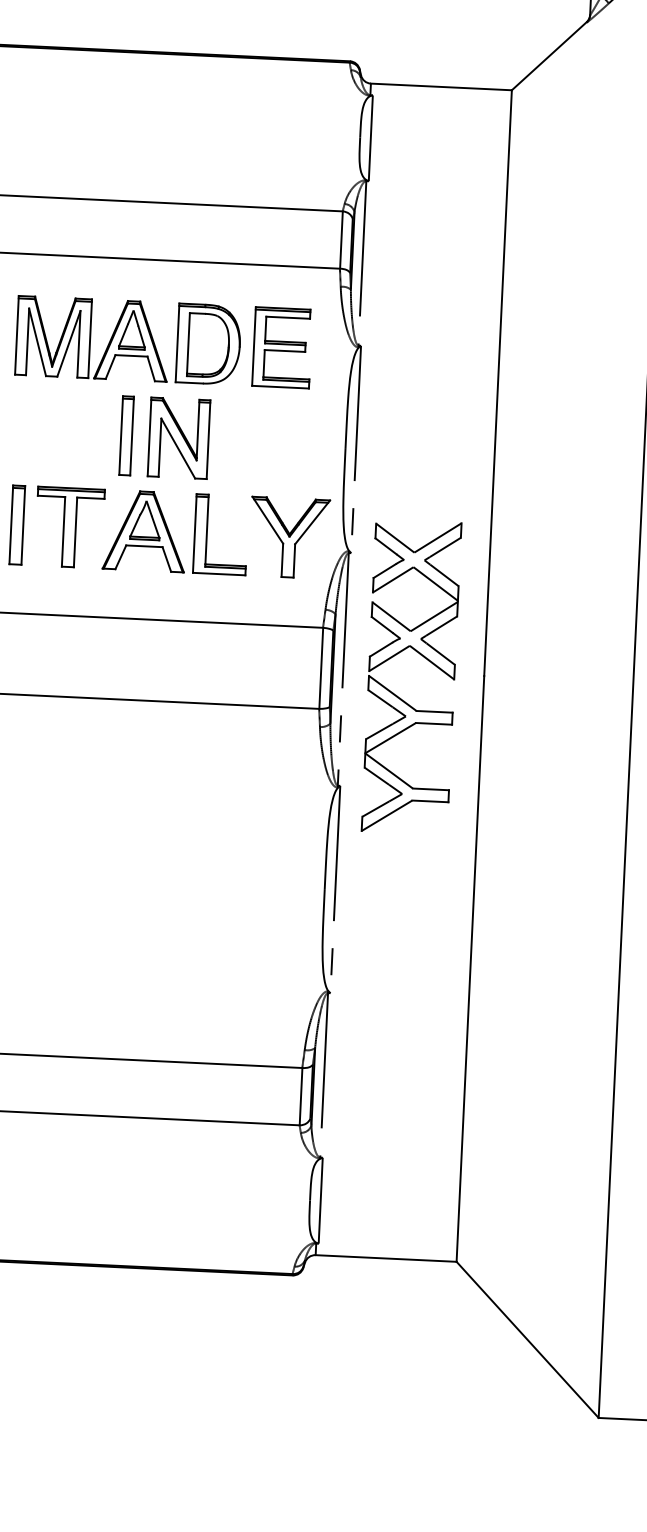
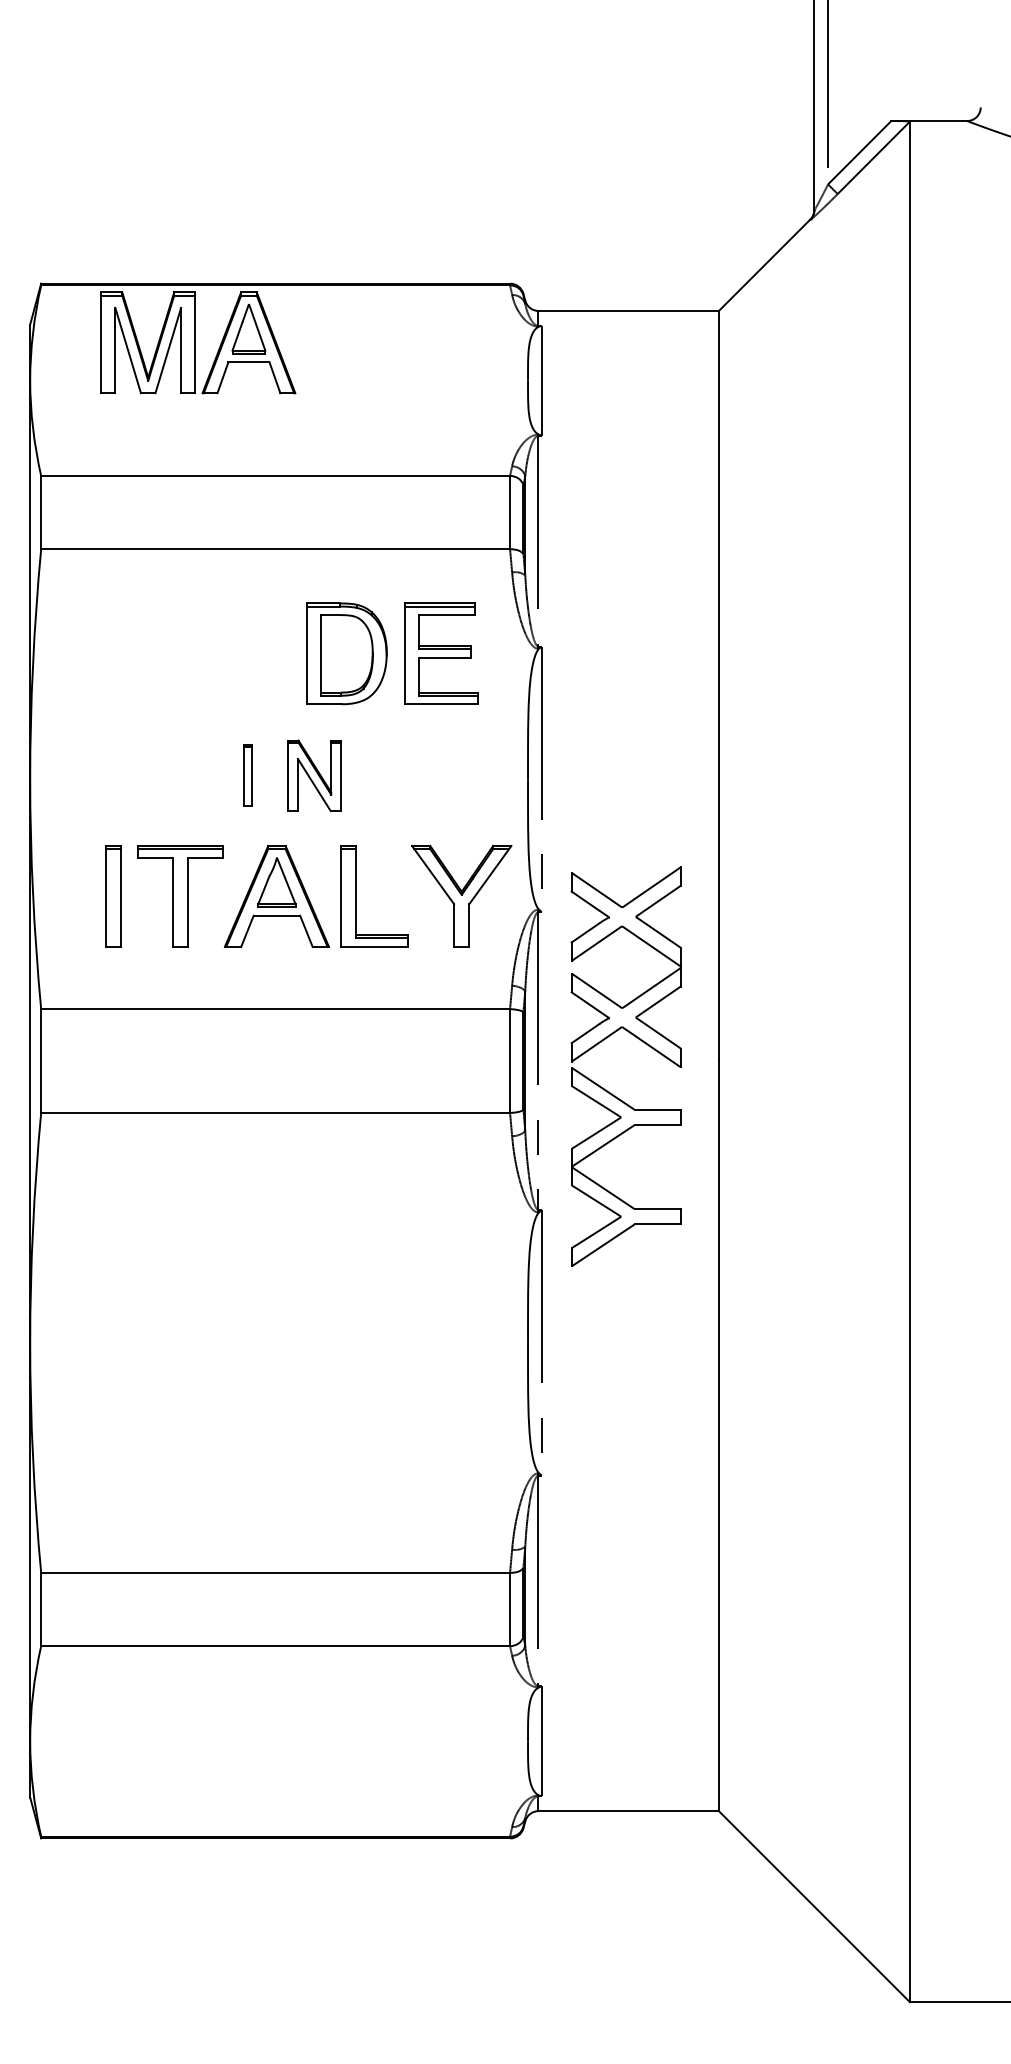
part: (92, 338) -> (198, 342), moved
part: (126, 435) -> (247, 775), size x0.6
part: (178, 438) -> (314, 775), size x0.7

